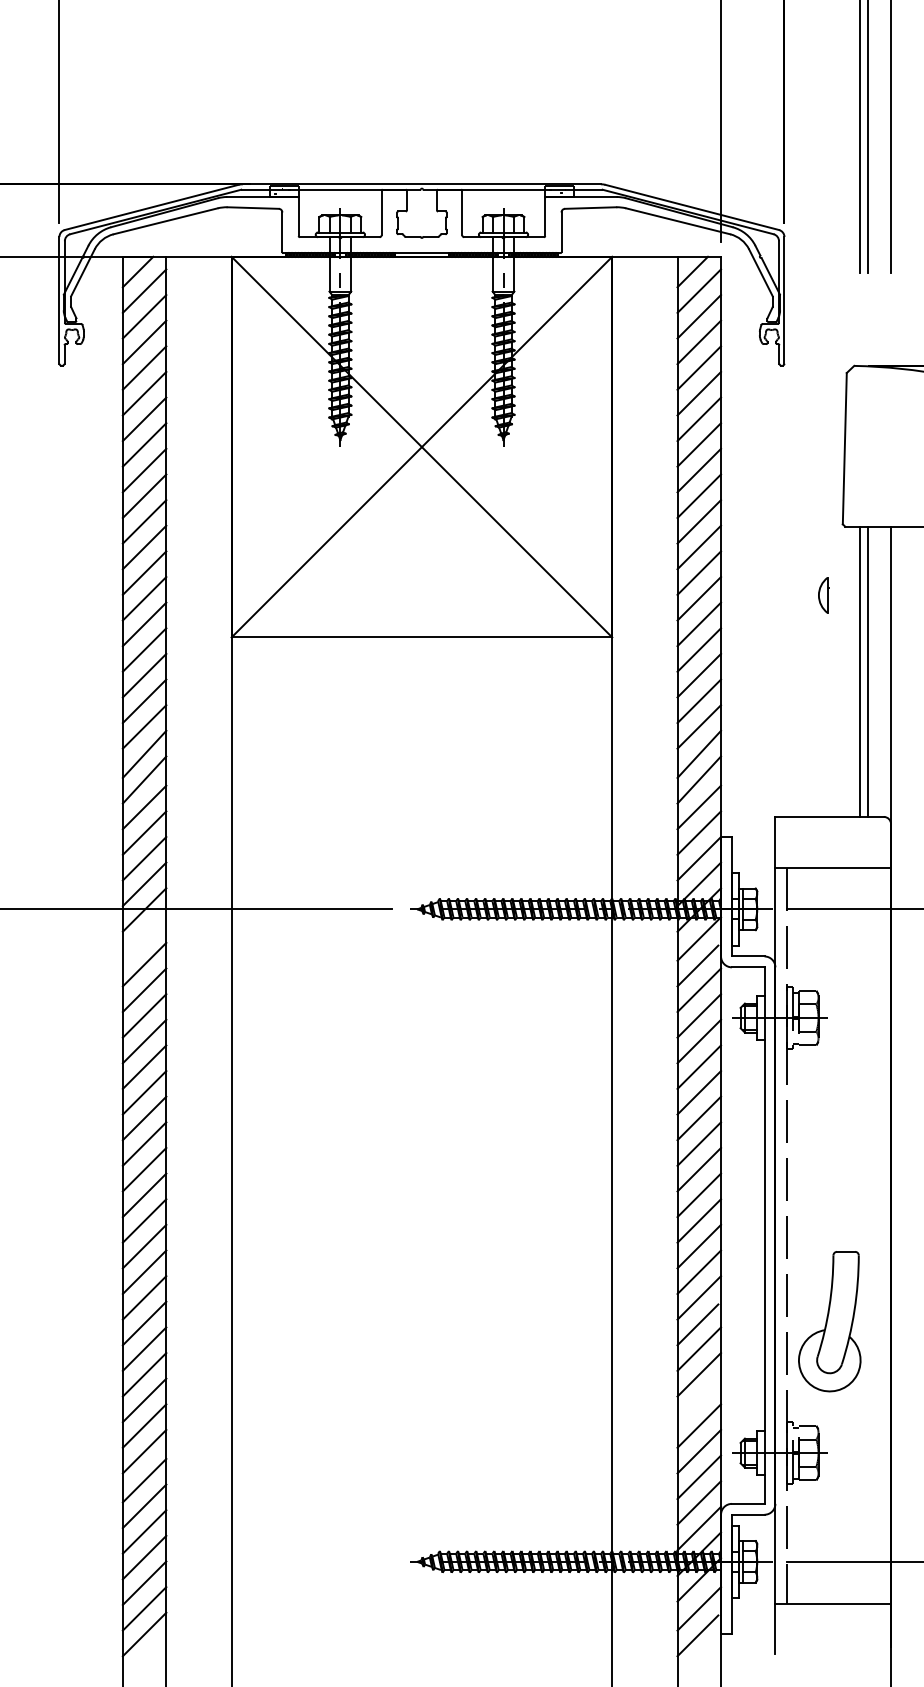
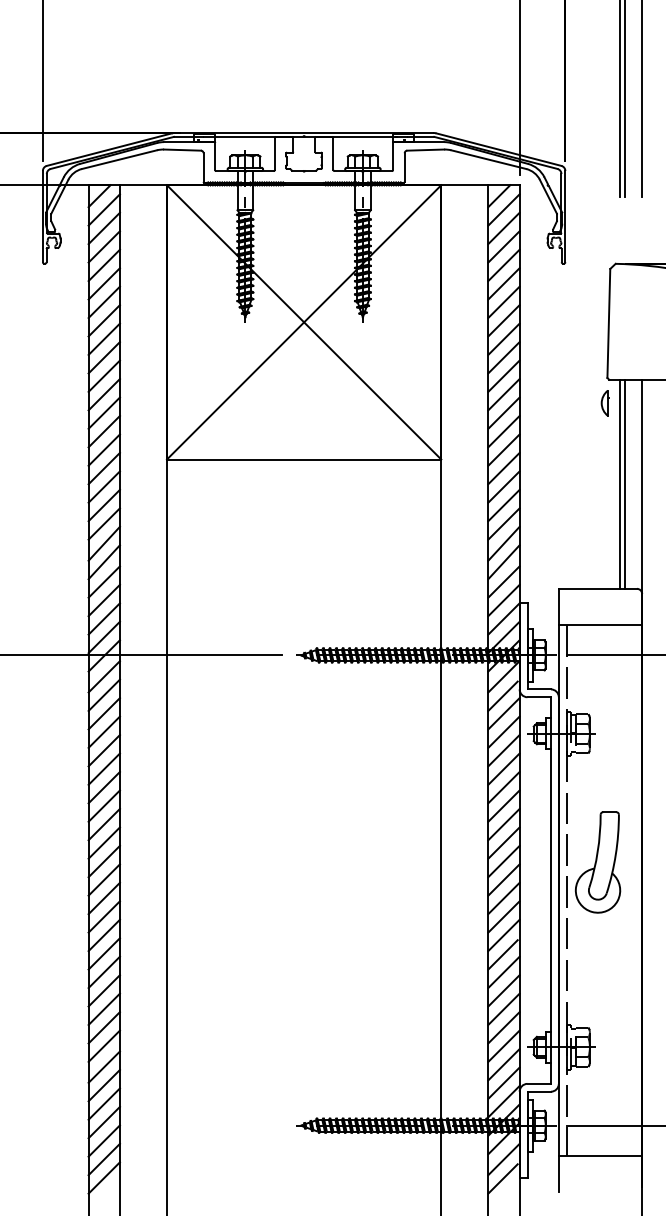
part: (823, 595) -> (605, 403), moved
line: (144, 938) -> (104, 676), added
part: (829, 1321) -> (597, 862), moved
line: (699, 1400) -> (504, 1009), added

